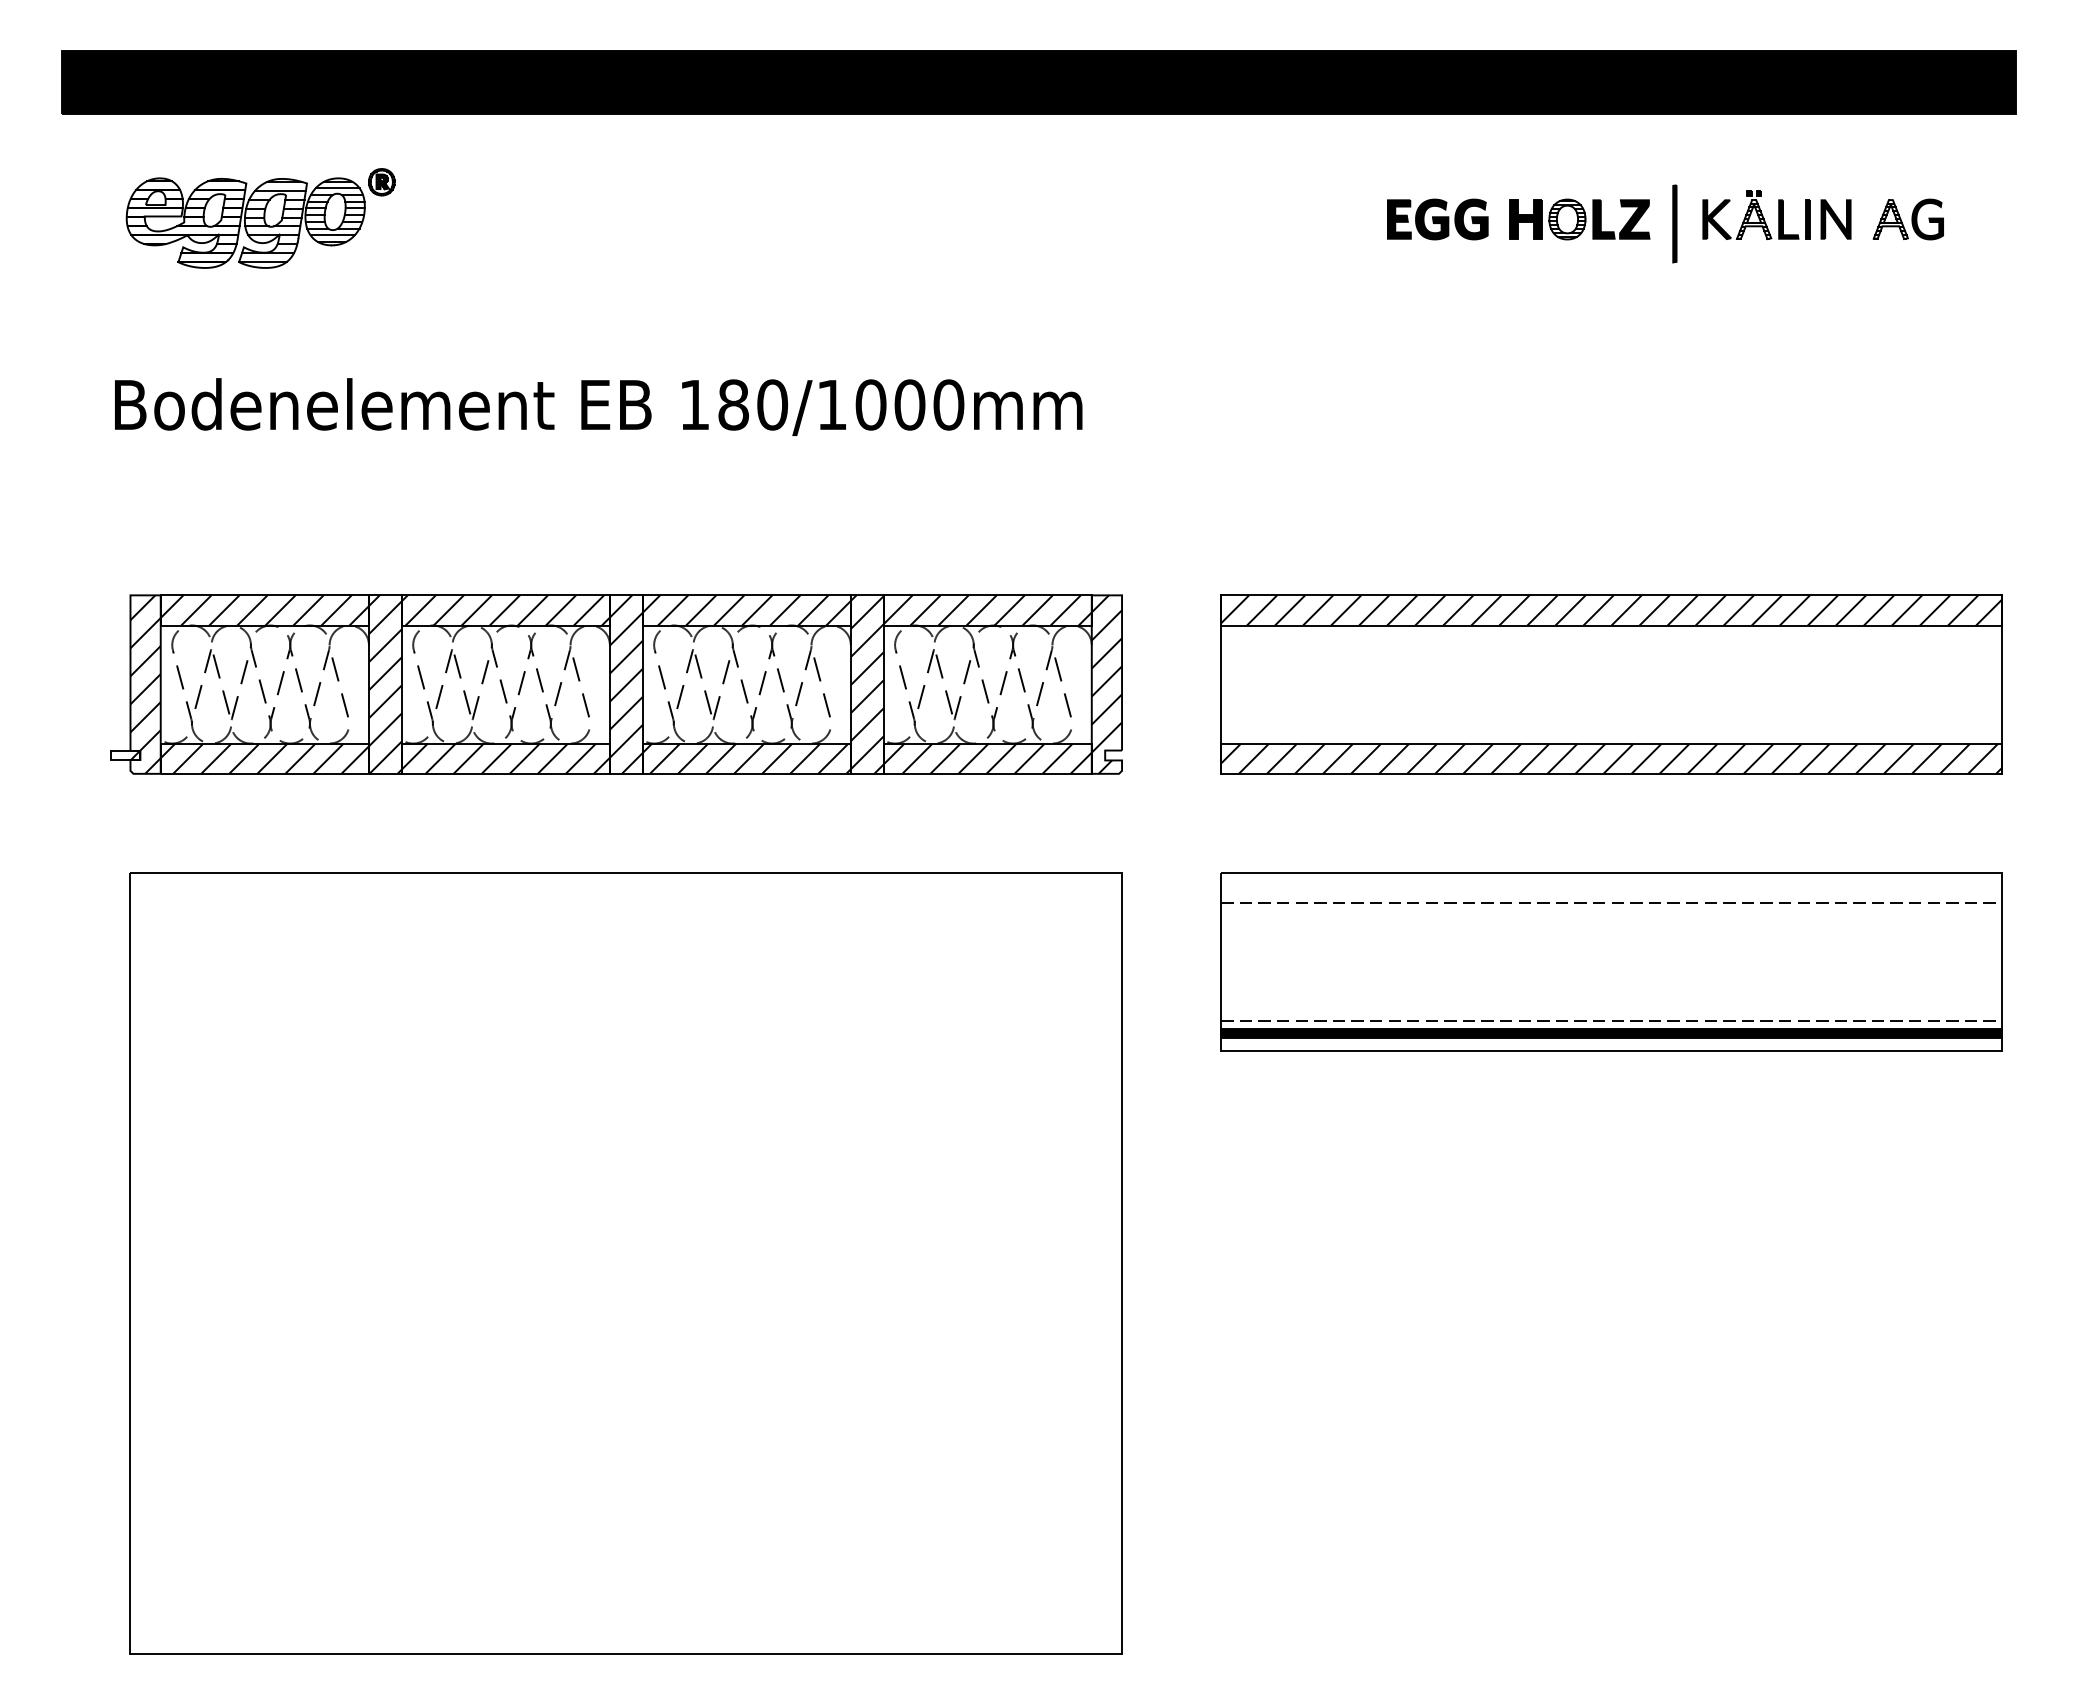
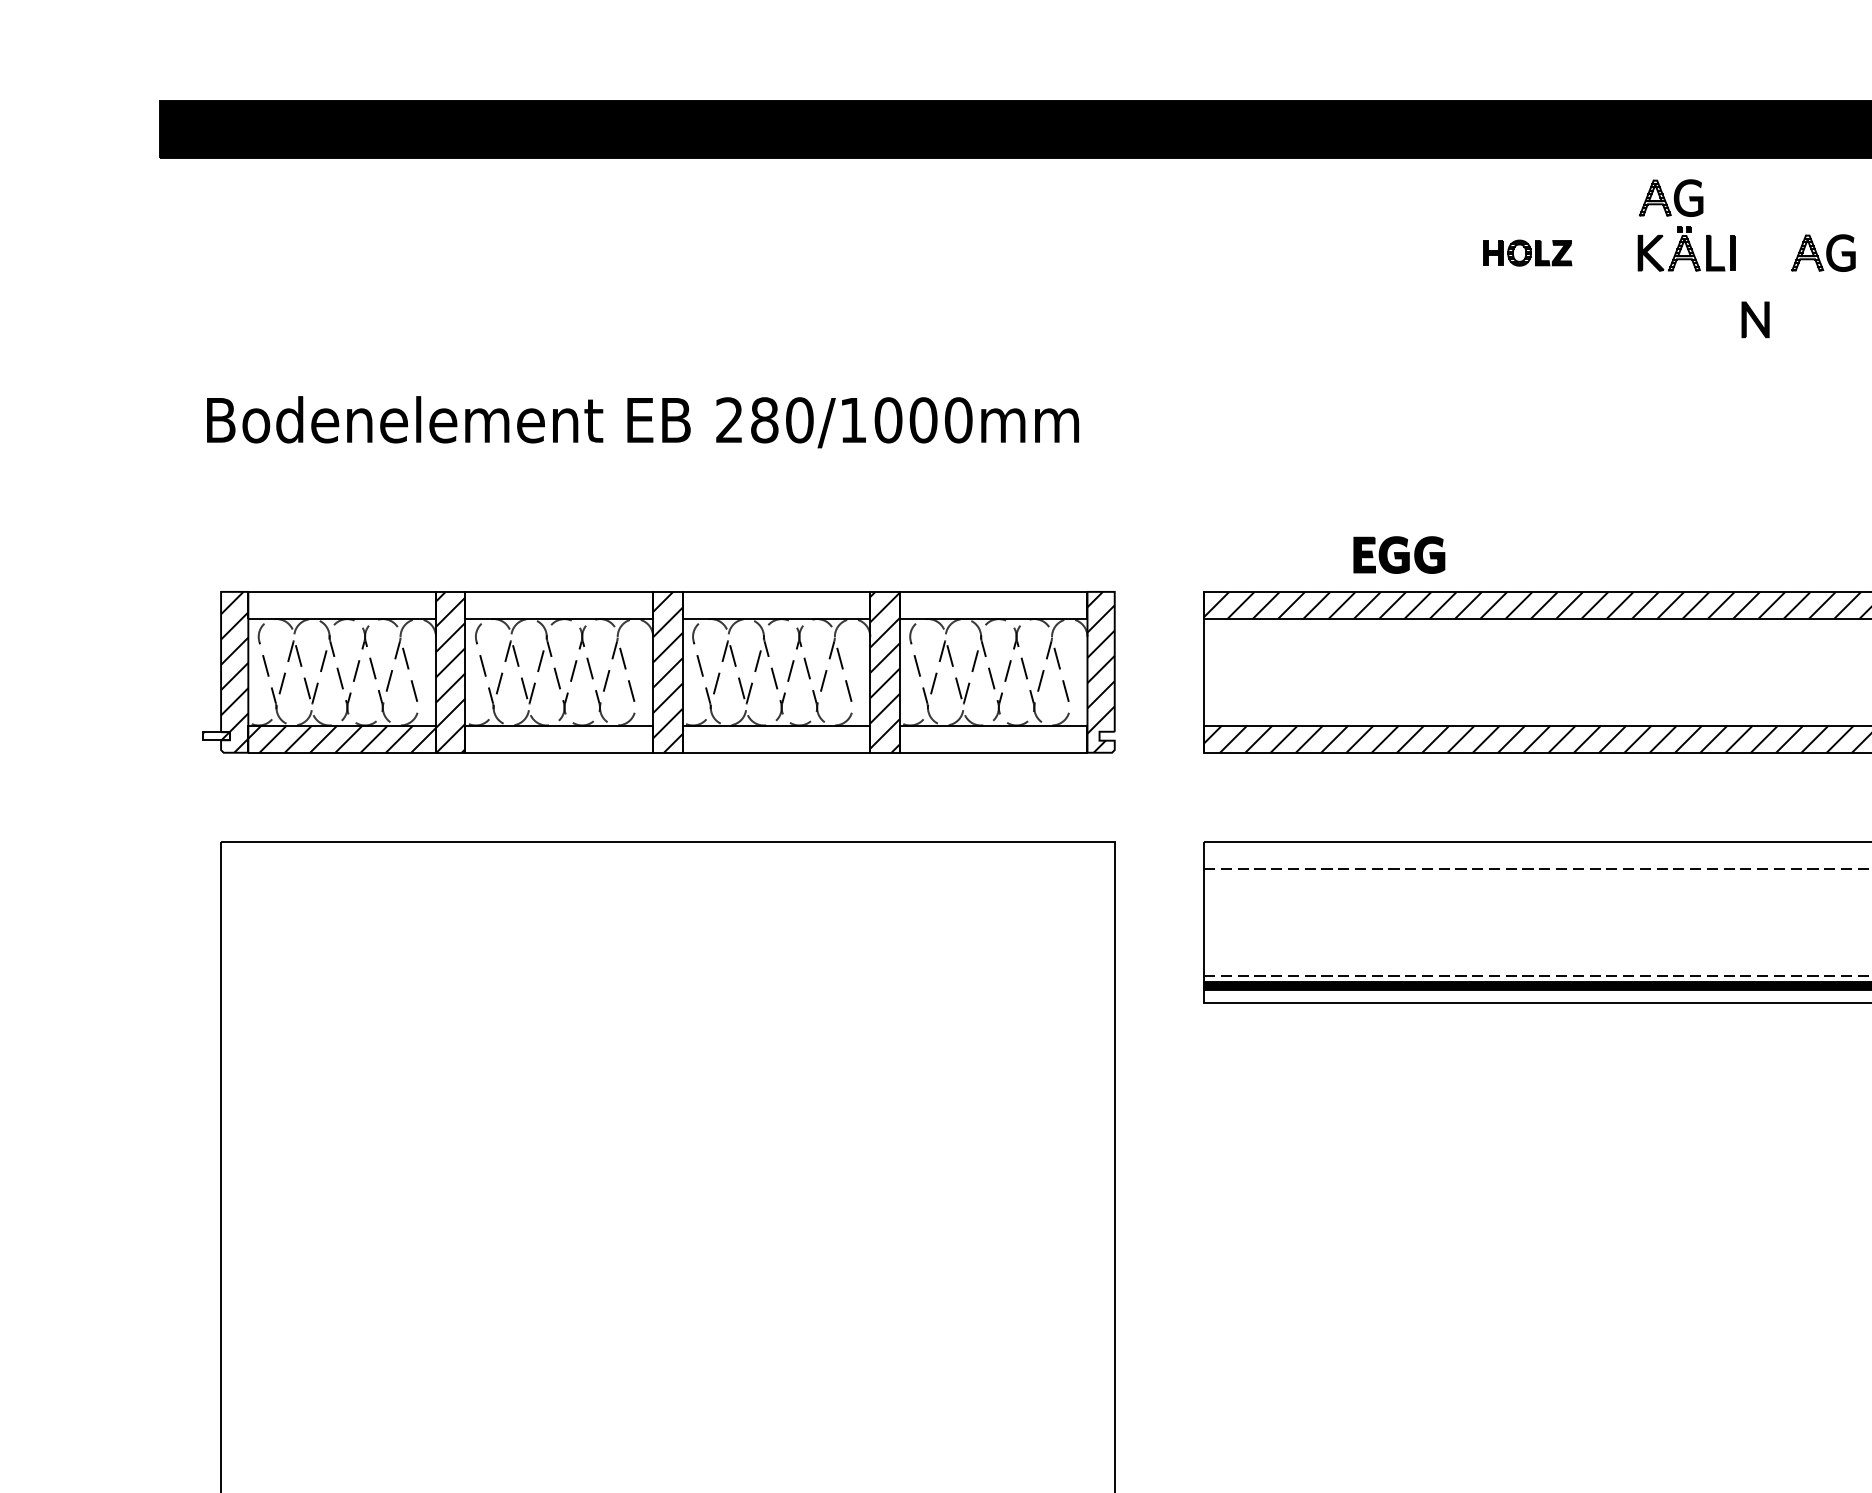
part: (1738, 158) -> (1670, 198), added
part: (260, 218) -> (338, 252), removed
part: (1437, 219) -> (1399, 555), moved
part: (1579, 219) -> (1527, 253), size x0.7
part: (1835, 219) -> (1755, 319), moved
part: (1674, 223) -> (1612, 256), removed
text: (693, 404) -> (728, 419), 180/1000mm -> 280/1000mm
hatch: (264, 610) -> (341, 605), removed
hatch: (505, 610) -> (559, 605), removed
hatch: (746, 610) -> (776, 605), removed
hatch: (987, 610) -> (993, 605), removed
hatch: (505, 758) -> (559, 738), removed
hatch: (746, 758) -> (776, 738), removed
hatch: (987, 758) -> (993, 738), removed

